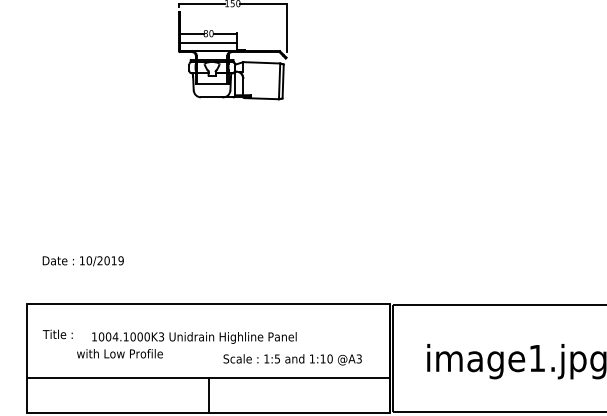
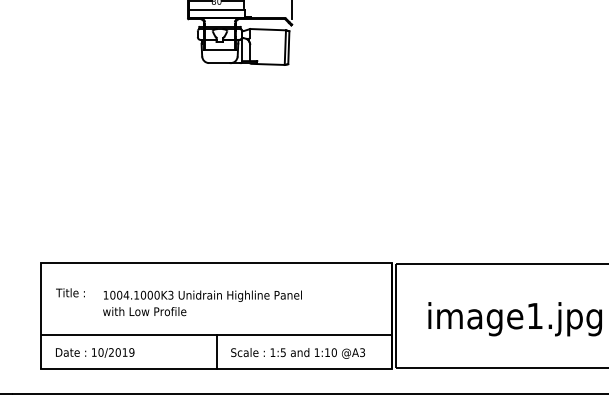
text: (83, 260) -> (95, 352), moved
text: (119, 353) -> (144, 311), moved
text: (292, 359) -> (297, 353), moved

